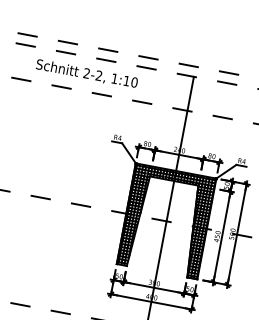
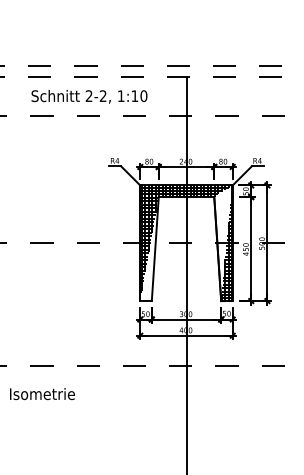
text: (87, 73) -> (89, 96), moved
hatch: (133, 220) -> (149, 249), removed
hatch: (198, 226) -> (222, 242), removed

